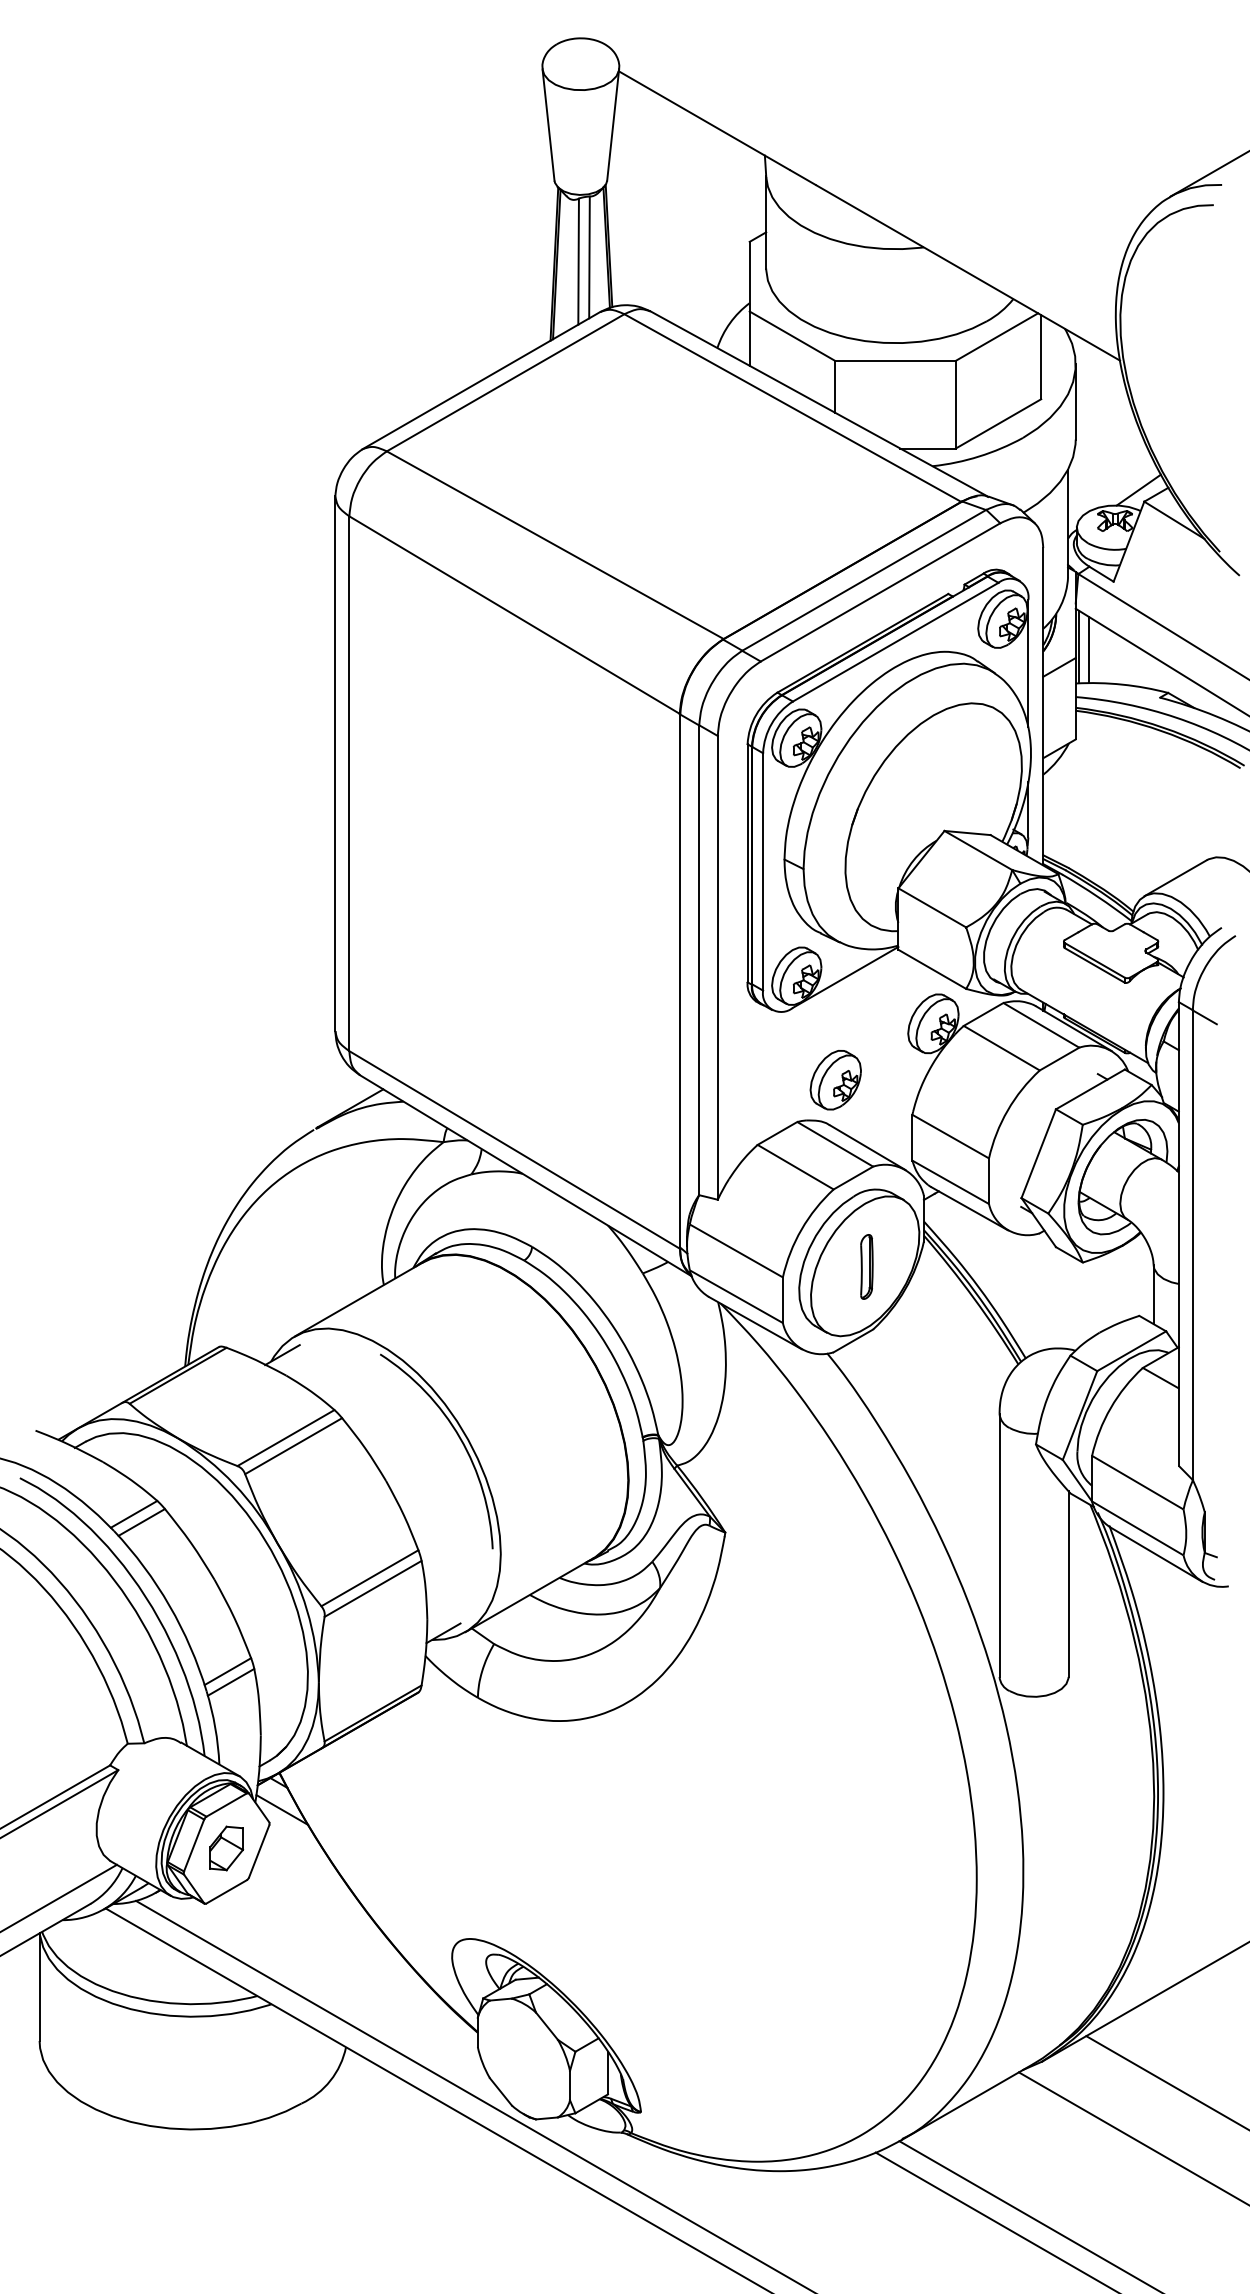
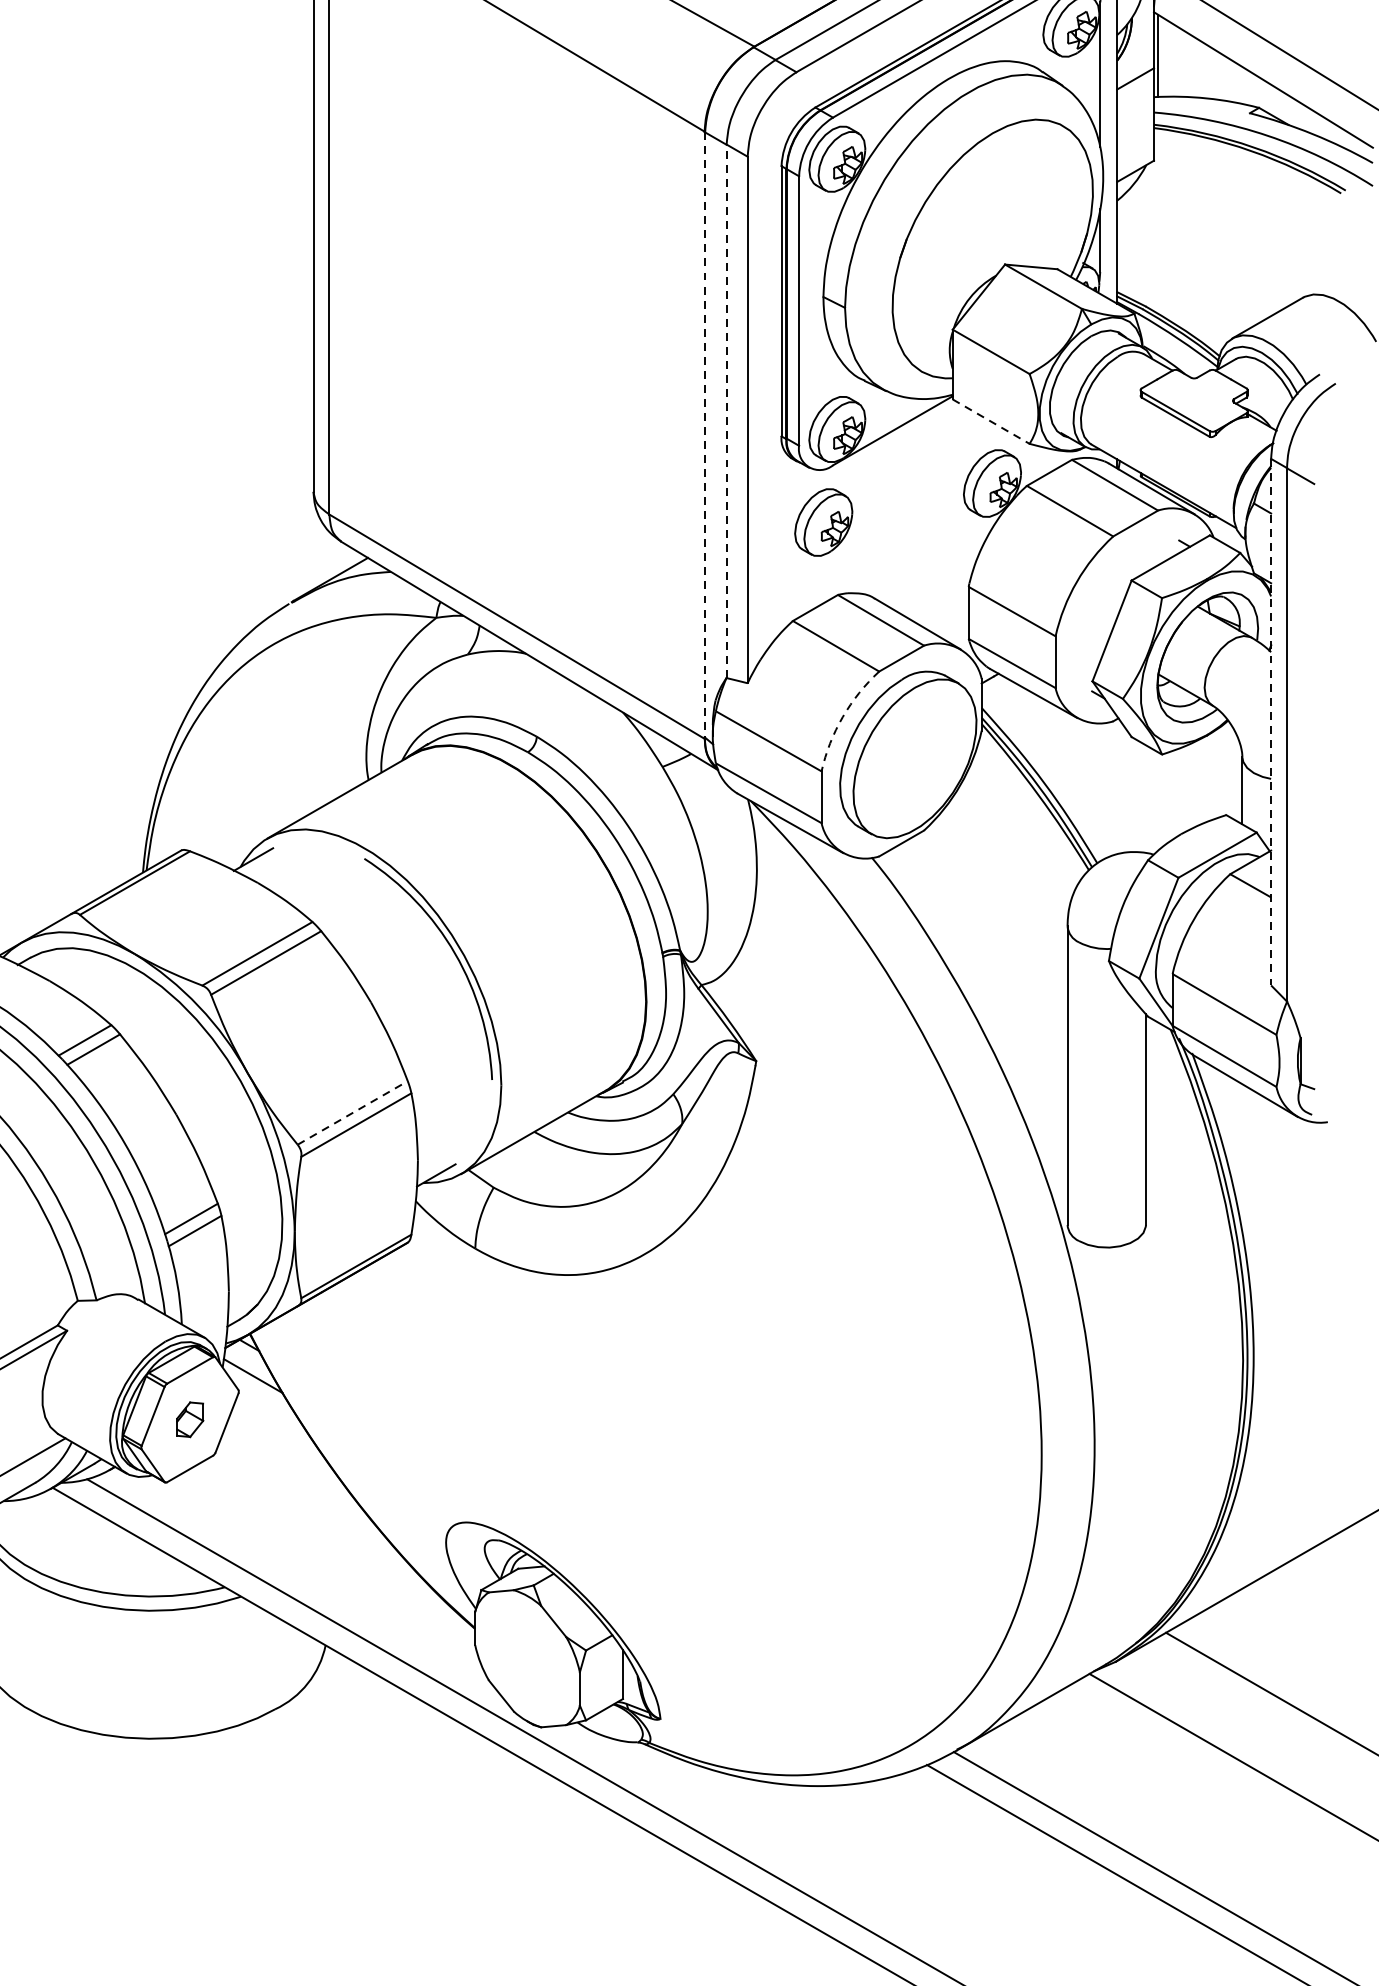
line: (1089, 650) -> (1169, 59), removed
line: (699, 960) -> (726, 411), solid -> dashed
line: (932, 969) -> (991, 421), solid -> dashed
line: (679, 981) -> (704, 435), solid -> dashed
part: (835, 1080) -> (823, 522), moved
arc: (801, 1229) -> (842, 717), solid -> dashed
line: (1178, 1234) -> (1270, 722), solid -> dashed
part: (866, 1266) -> (916, 759), removed
line: (369, 1578) -> (352, 1113), solid -> dashed
part: (226, 1848) -> (189, 1419), size x0.7

